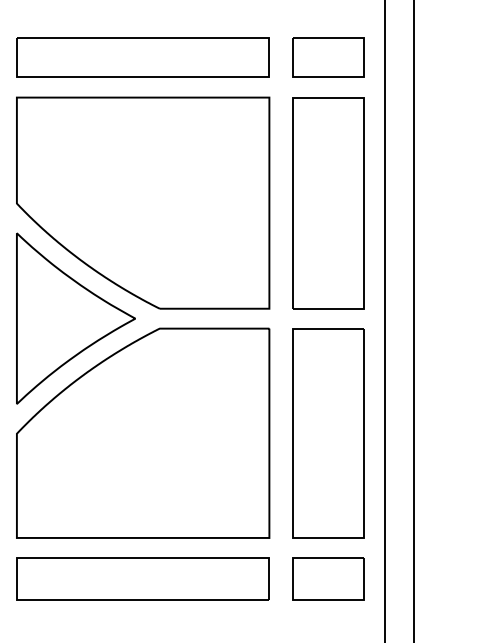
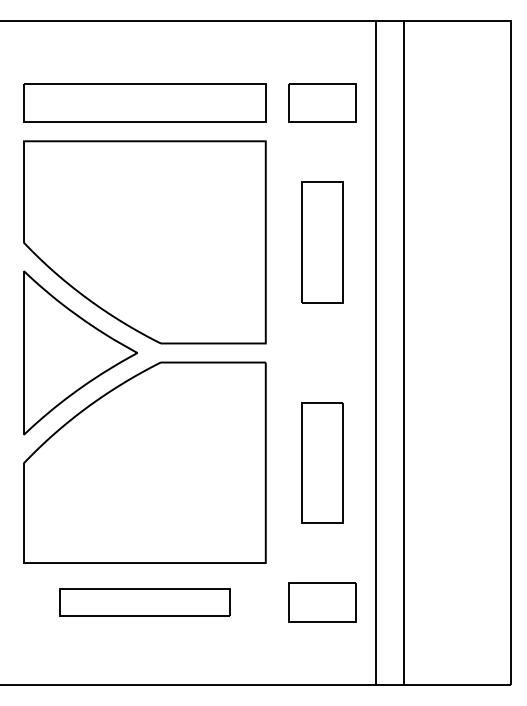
part: (328, 202) -> (322, 241), size x0.6
part: (328, 433) -> (322, 462), size x0.6
part: (142, 579) -> (144, 602), size x0.7

